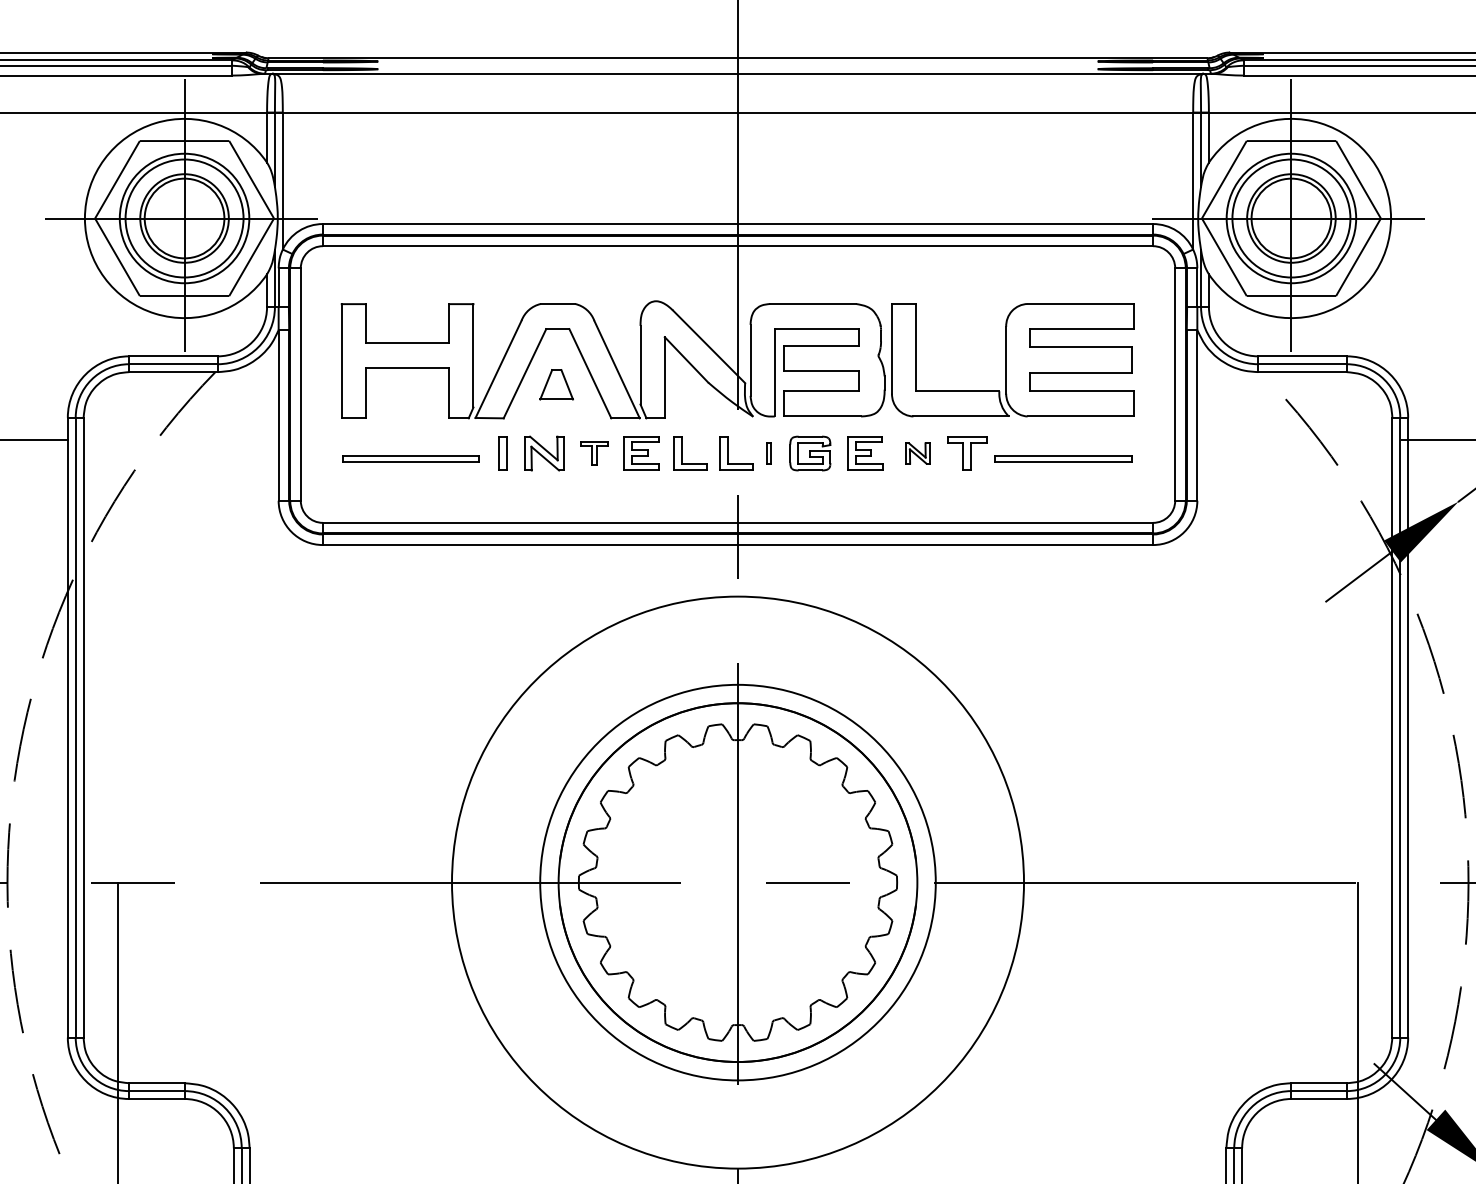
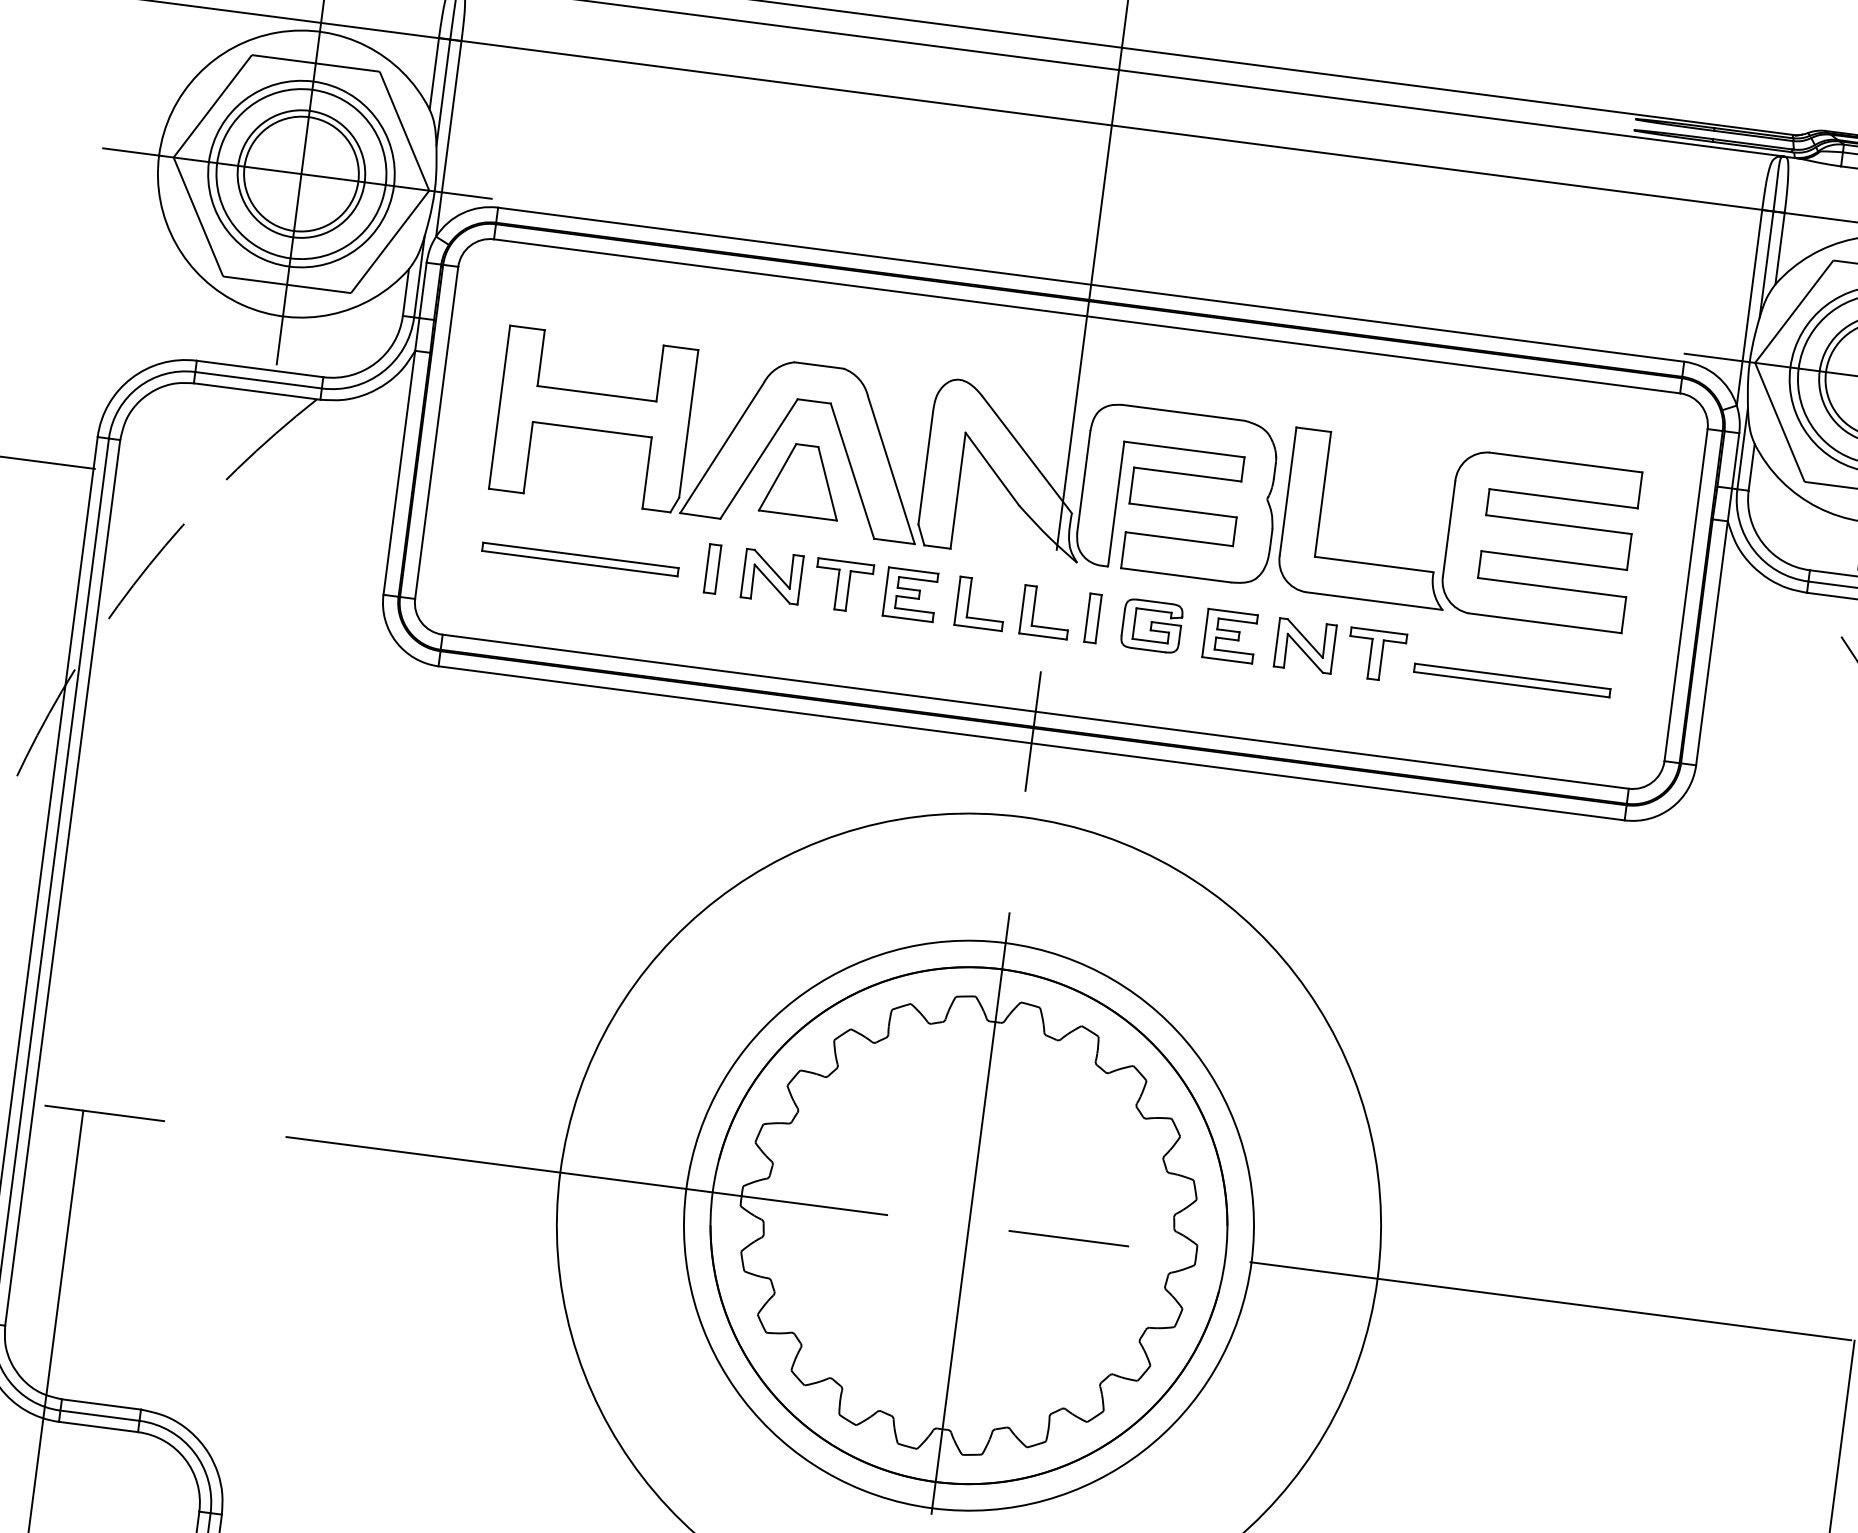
part: (556, 384) -> (802, 480), size x1.67
part: (594, 453) -> (843, 585), size x1.43
part: (768, 453) -> (1092, 618), size x1.67
part: (917, 453) -> (1305, 645), size x1.67

